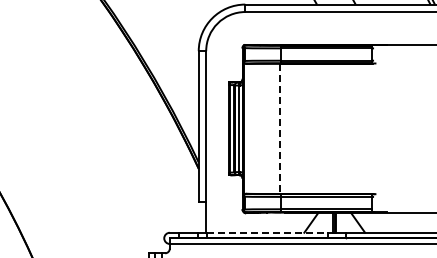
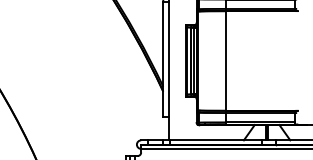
line: (280, 129) -> (225, 61), dashed -> solid
line: (267, 232) -> (215, 140), dashed -> solid

